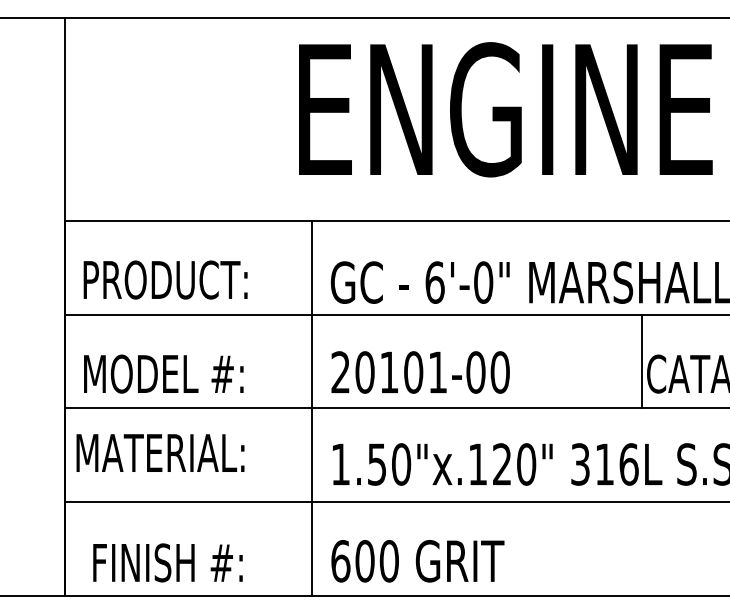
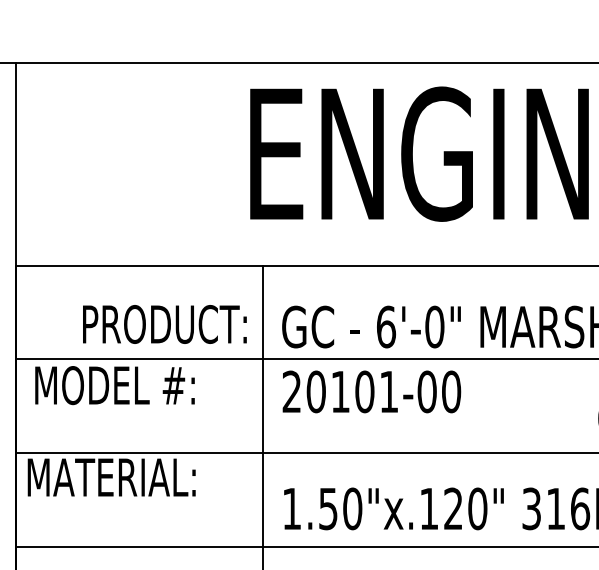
text: (165, 279) -> (164, 323), moved
line: (642, 361) -> (593, 405), removed
text: (420, 372) -> (371, 391), moved
text: (163, 373) -> (114, 384), moved
text: (160, 452) -> (111, 476), moved

